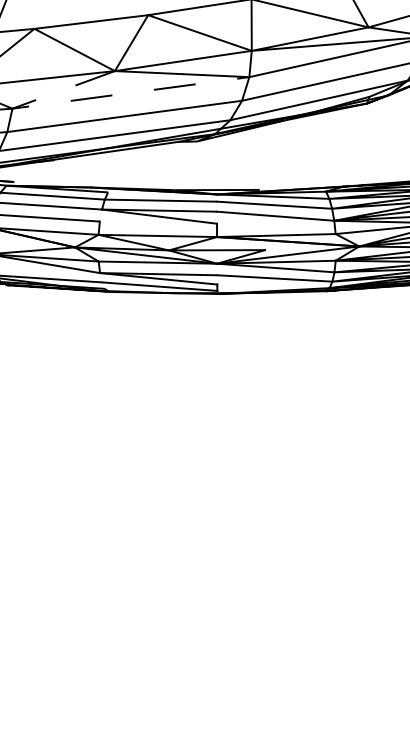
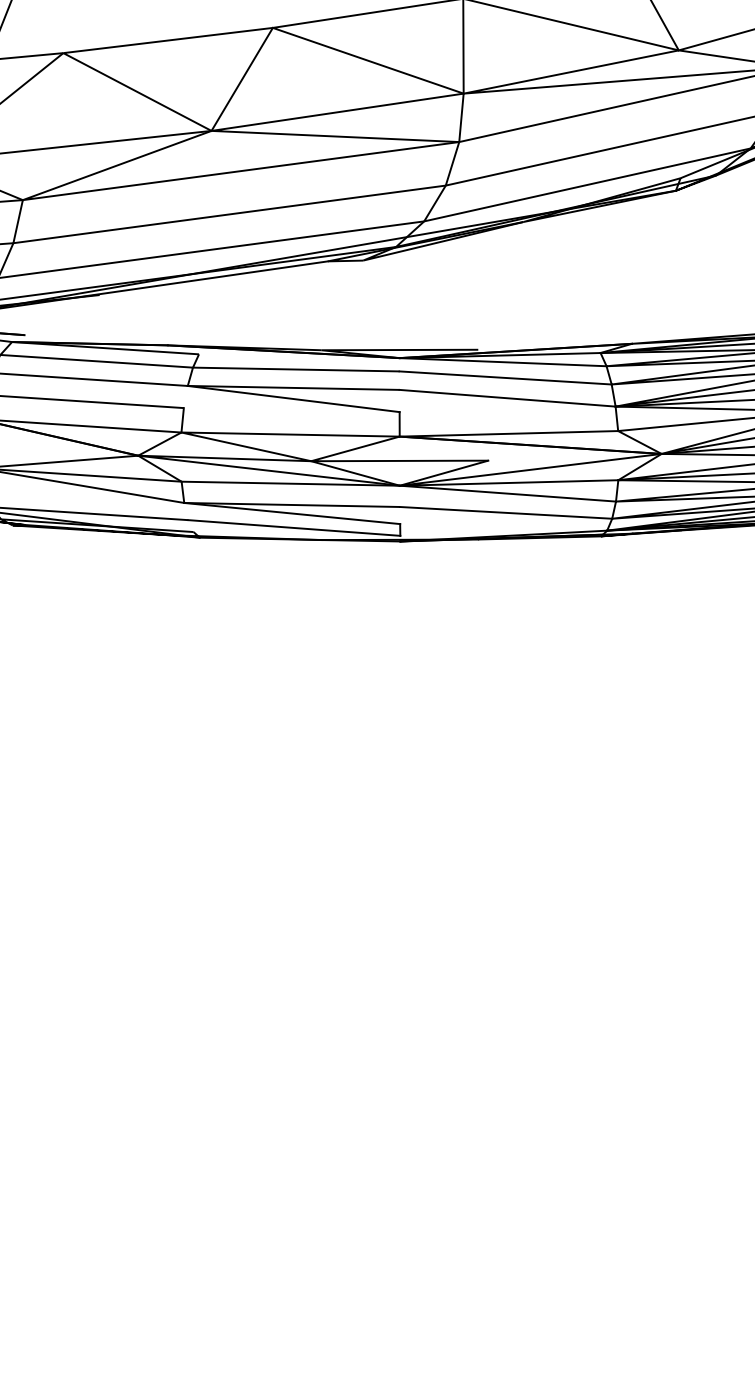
line: (76, 100) -> (140, 185), dashed -> solid

